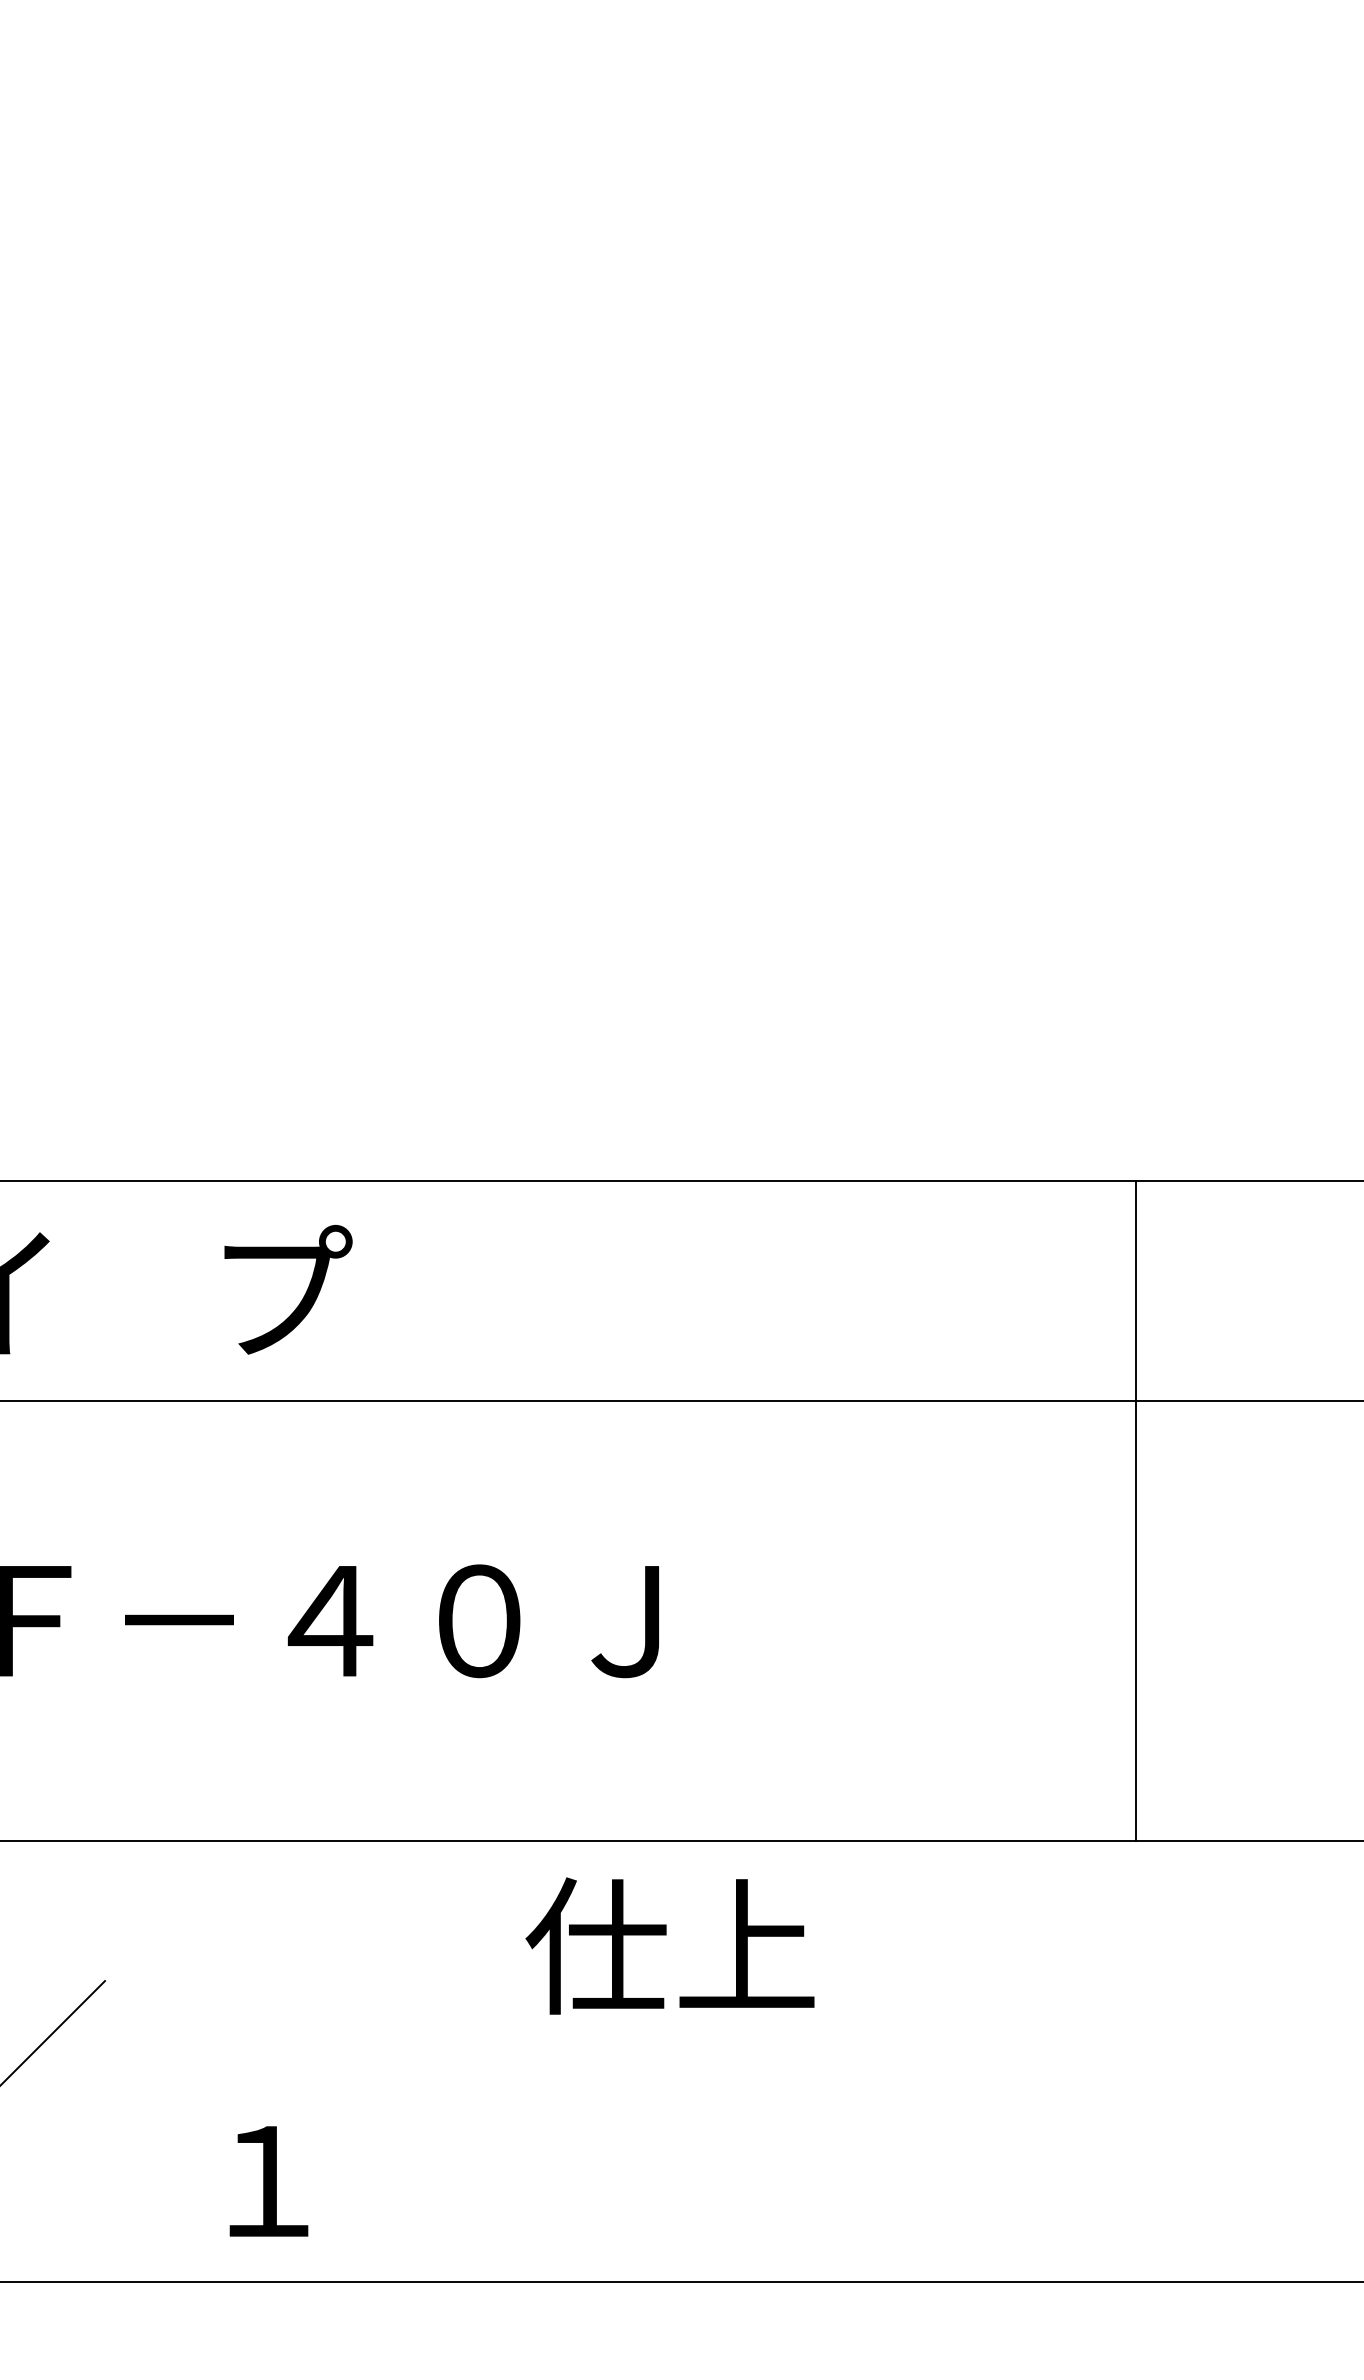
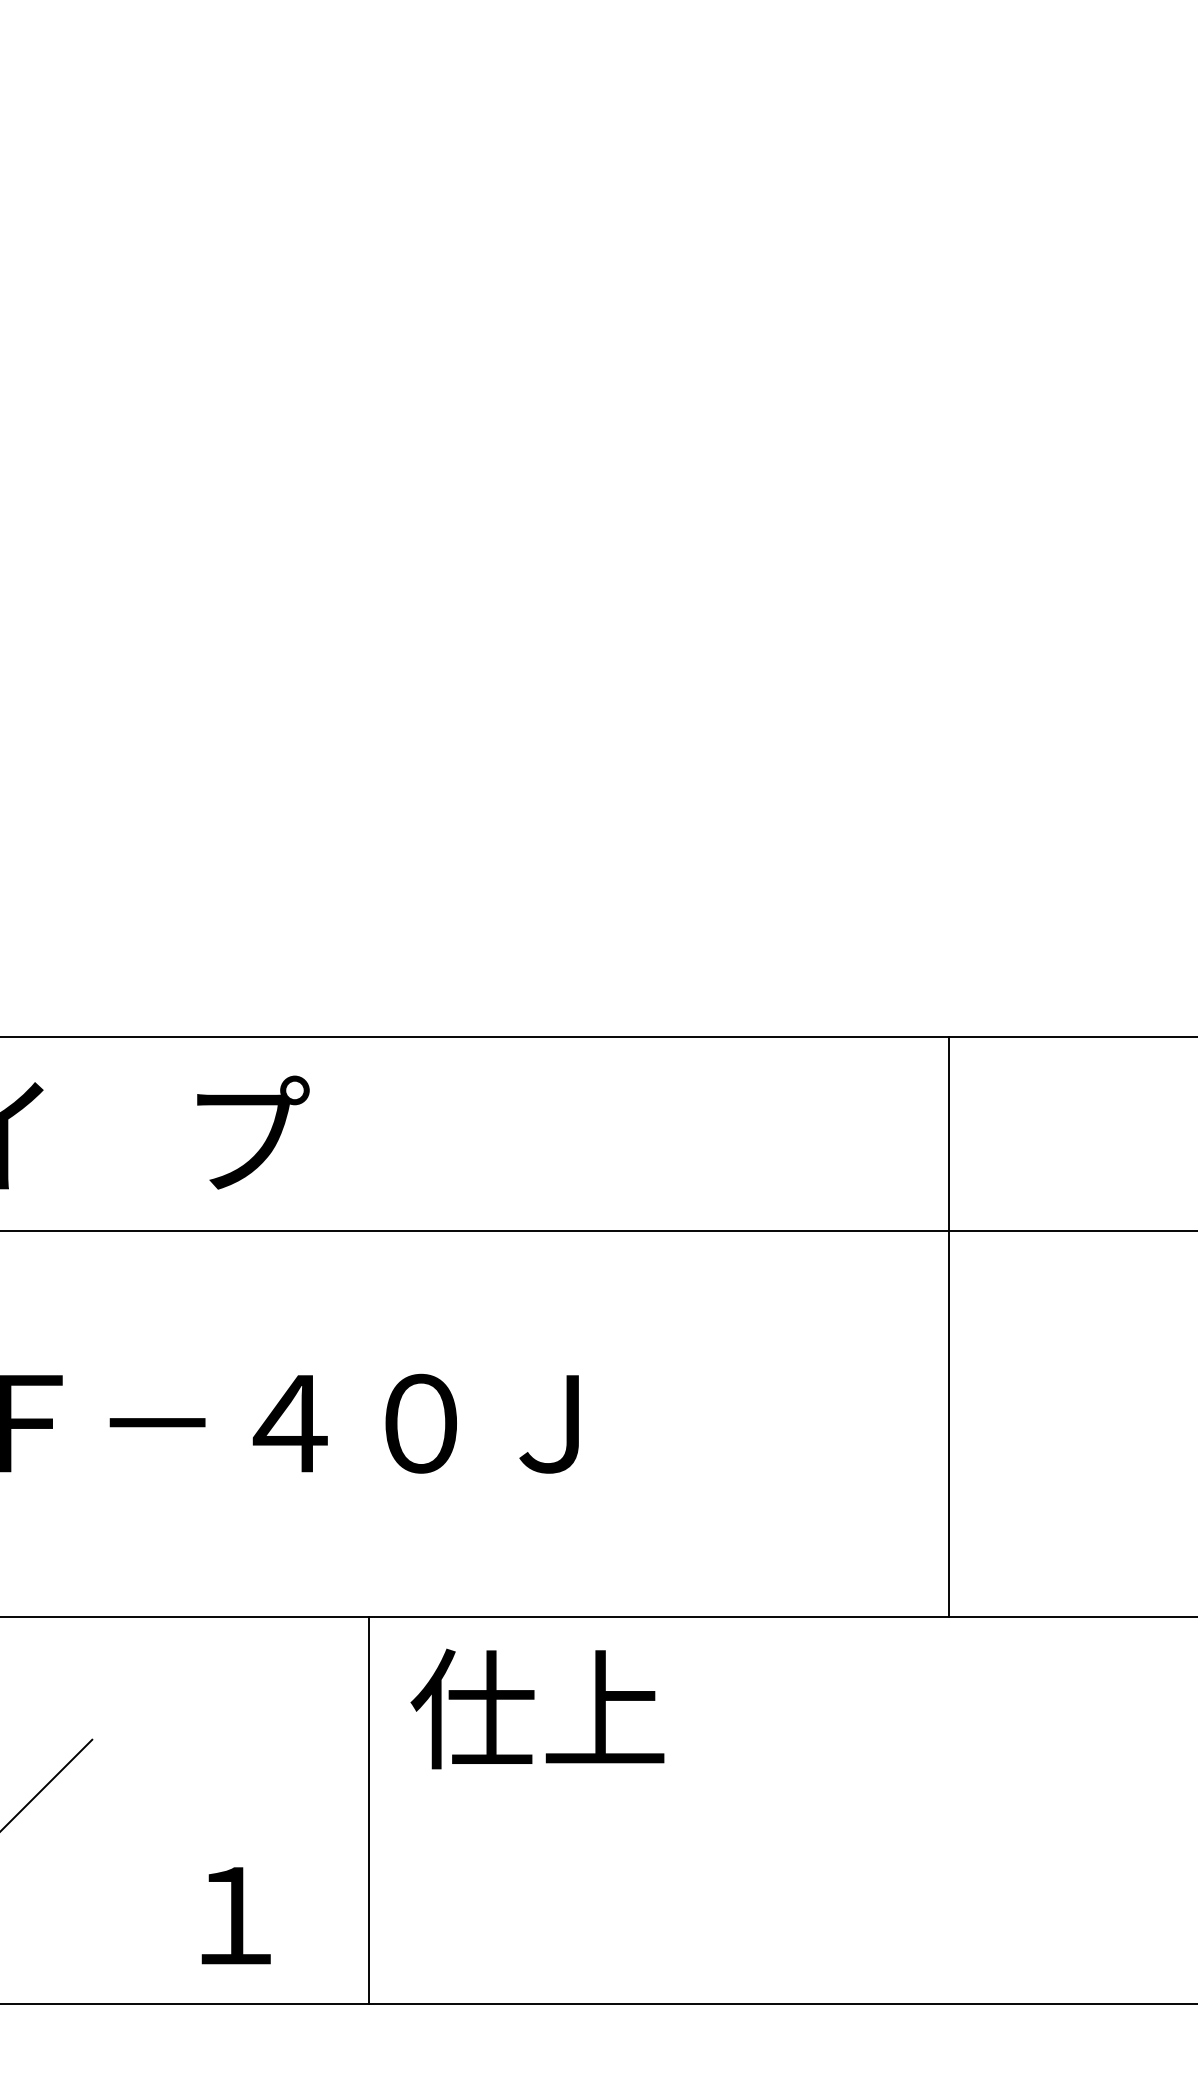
line: (1135, 1511) -> (949, 1327), moved
text: (670, 1945) -> (537, 1708), moved
line: (420, 2061) -> (369, 1810), added

